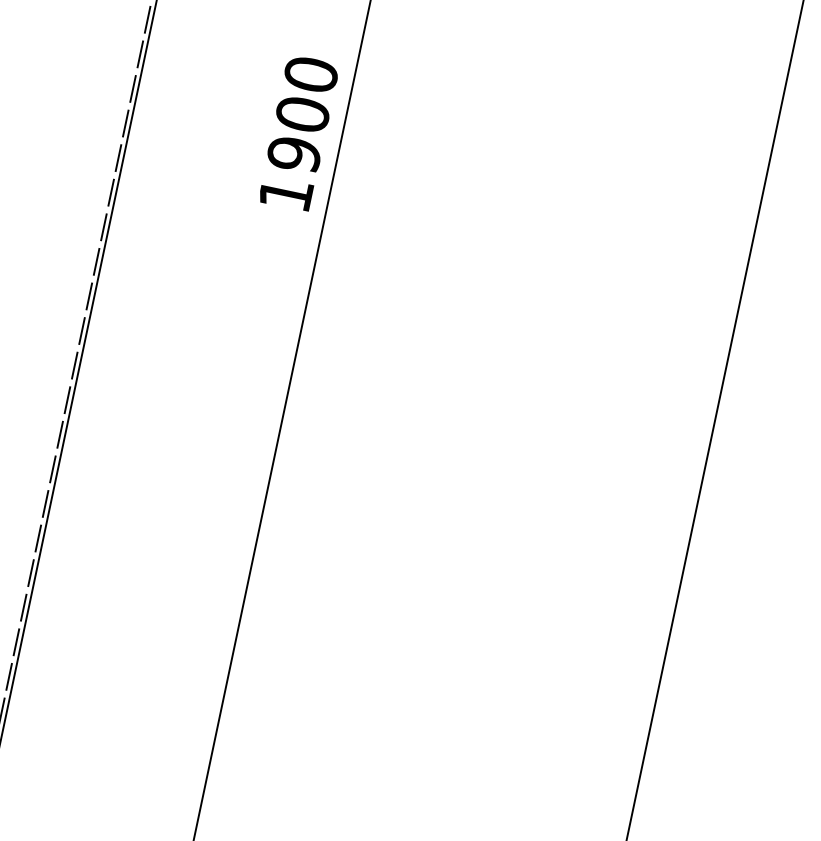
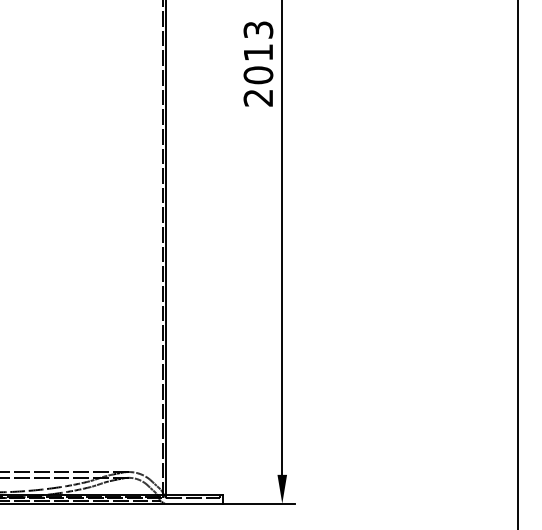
text: (298, 133) -> (258, 63), 1900 -> 2013

